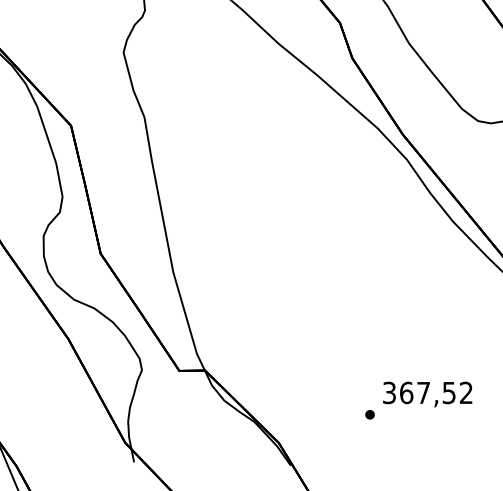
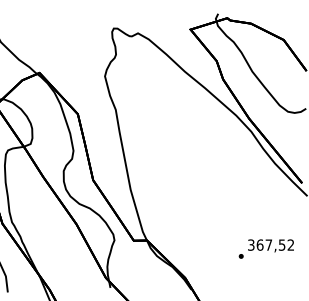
text: (417, 399) -> (265, 248), moved

